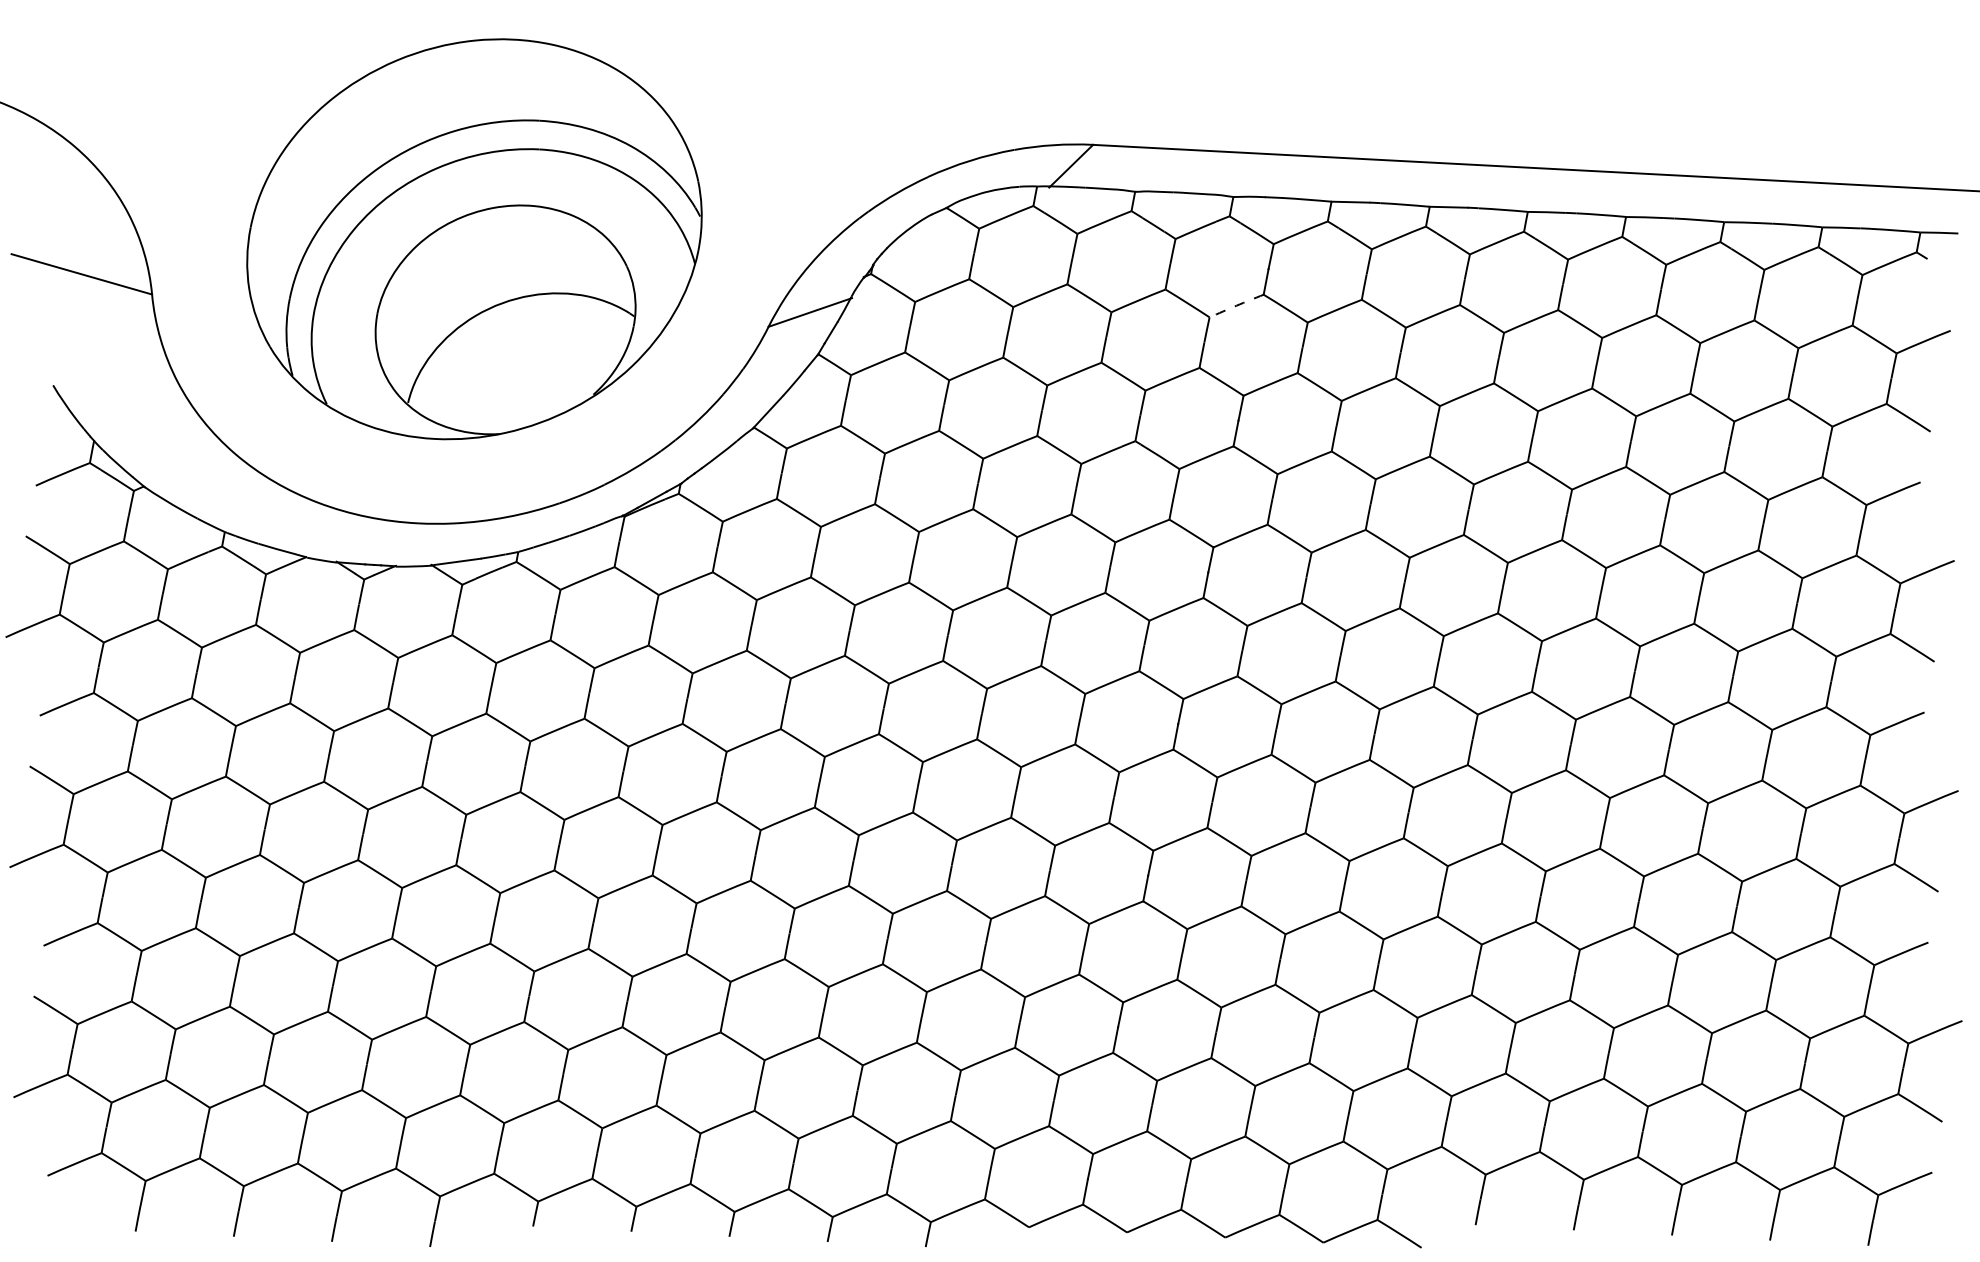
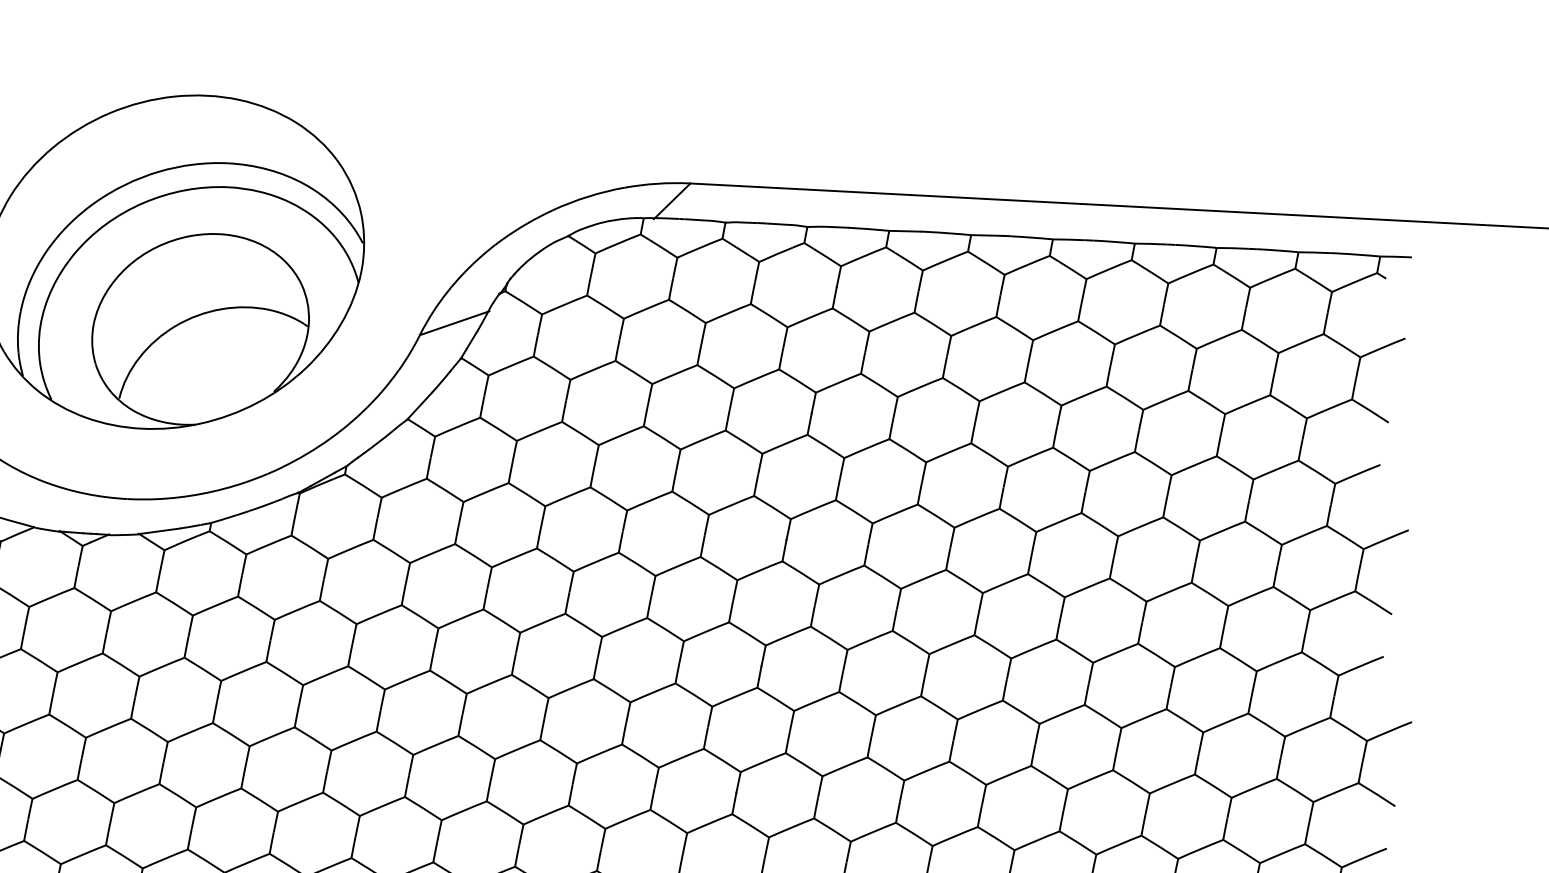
arc: (1236, 305) -> (810, 317), dashed -> solid

